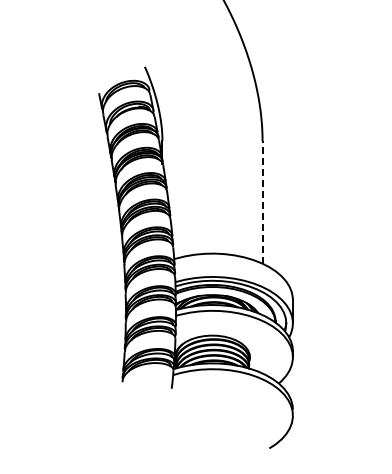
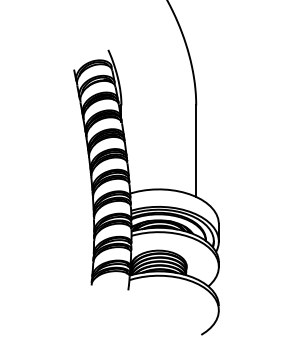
line: (262, 201) -> (196, 150), dashed -> solid

